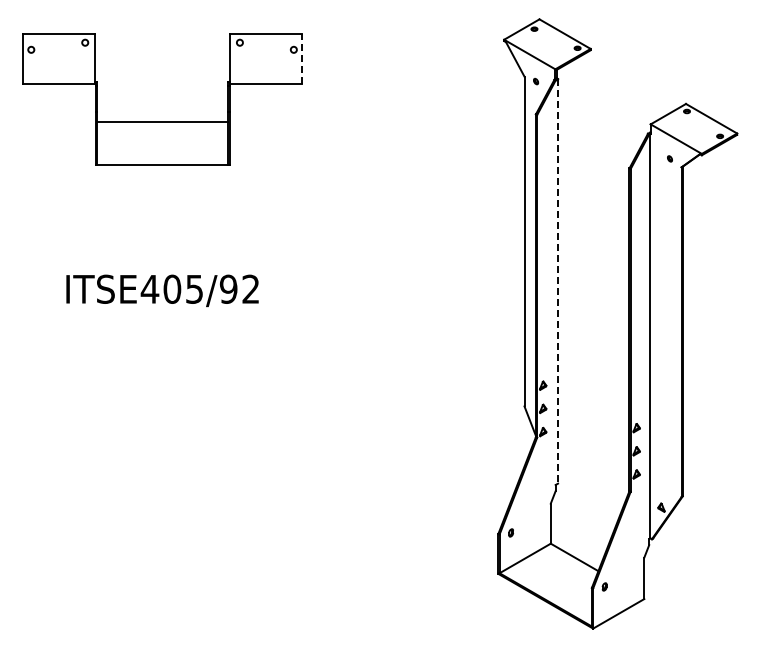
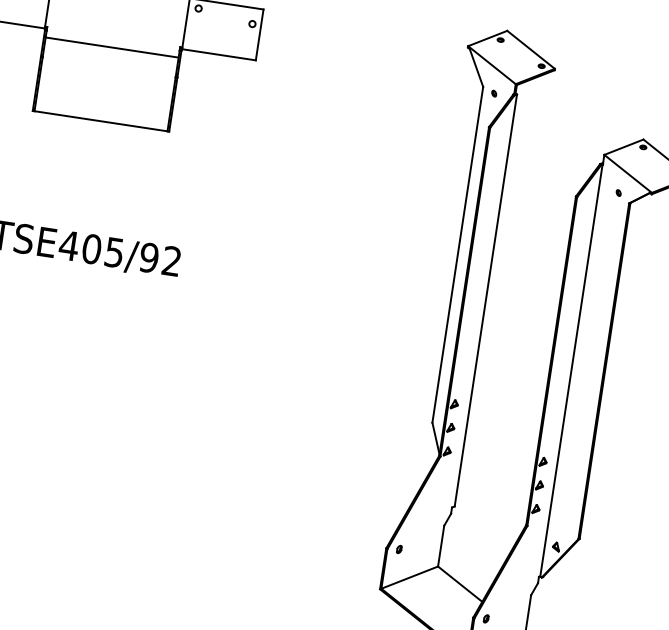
line: (302, 59) -> (259, 35), dashed -> solid
line: (162, 121) -> (112, 47), moved
line: (558, 281) -> (486, 300), dashed -> solid

